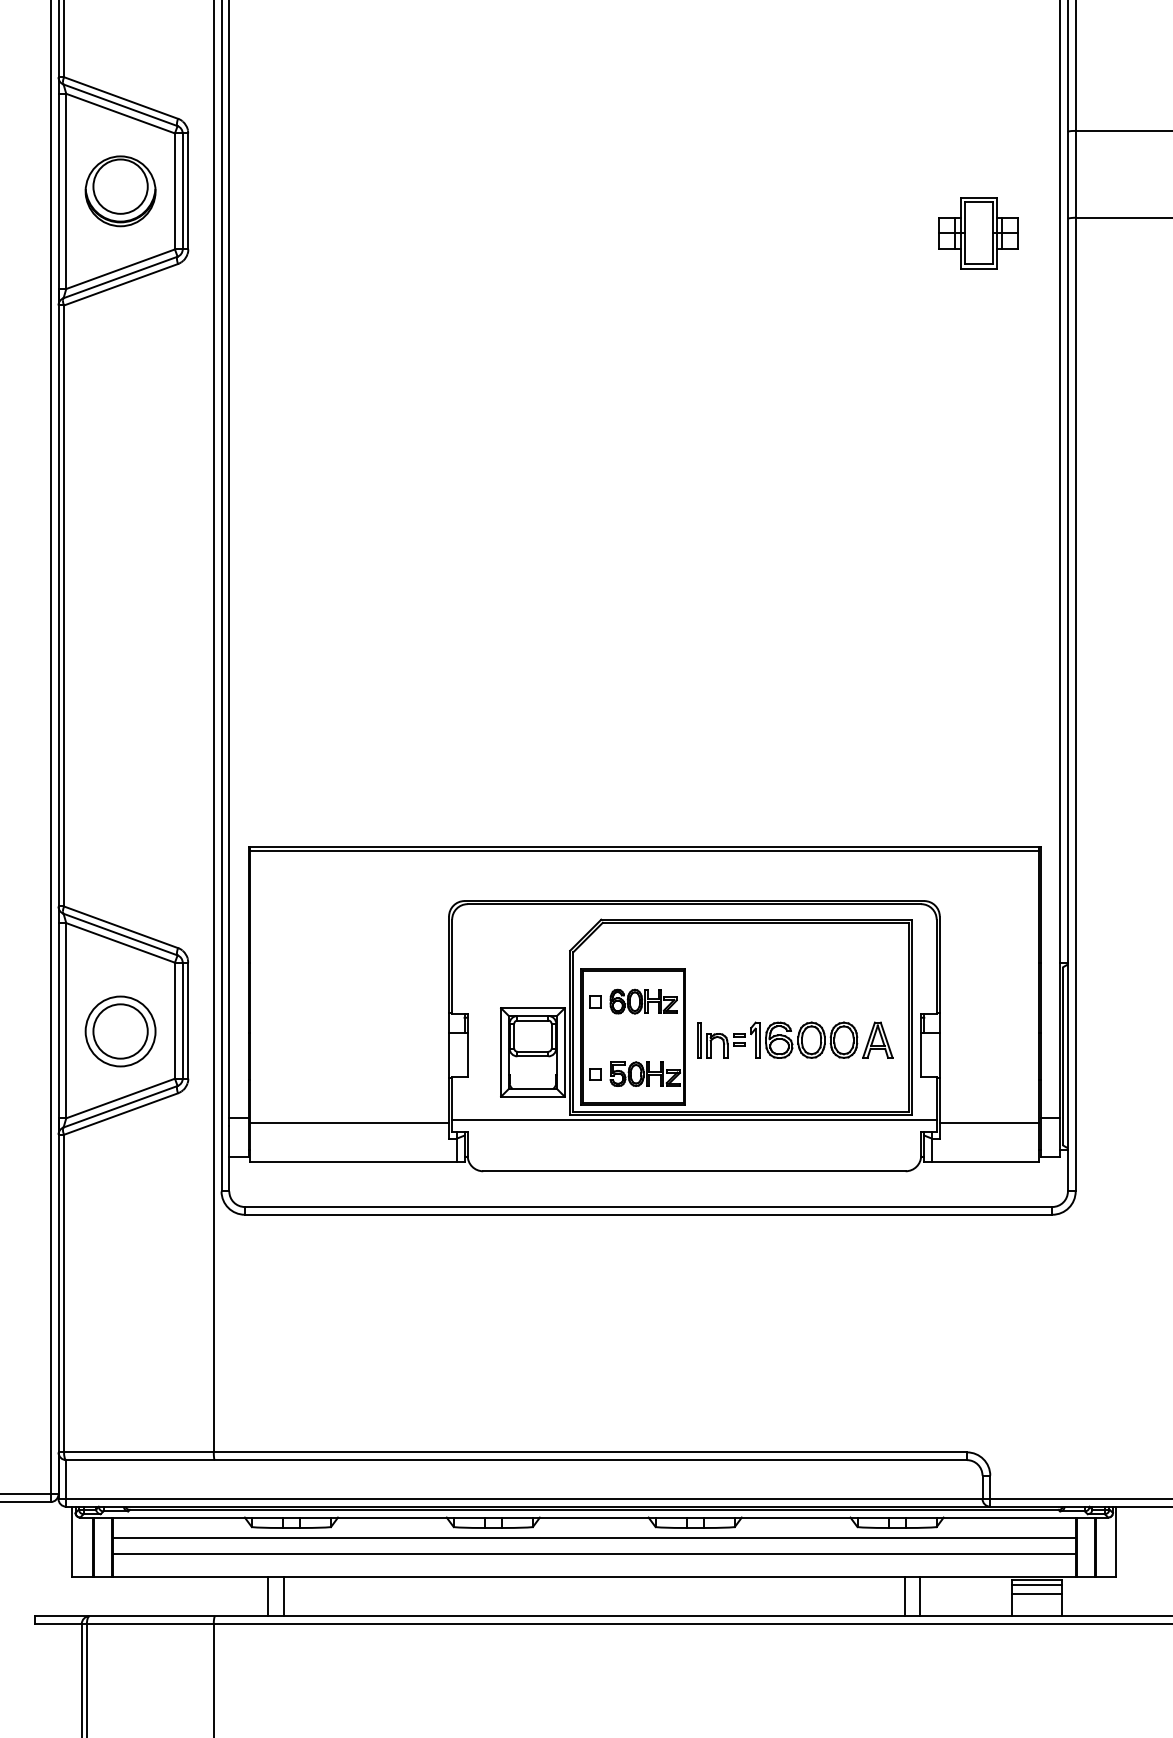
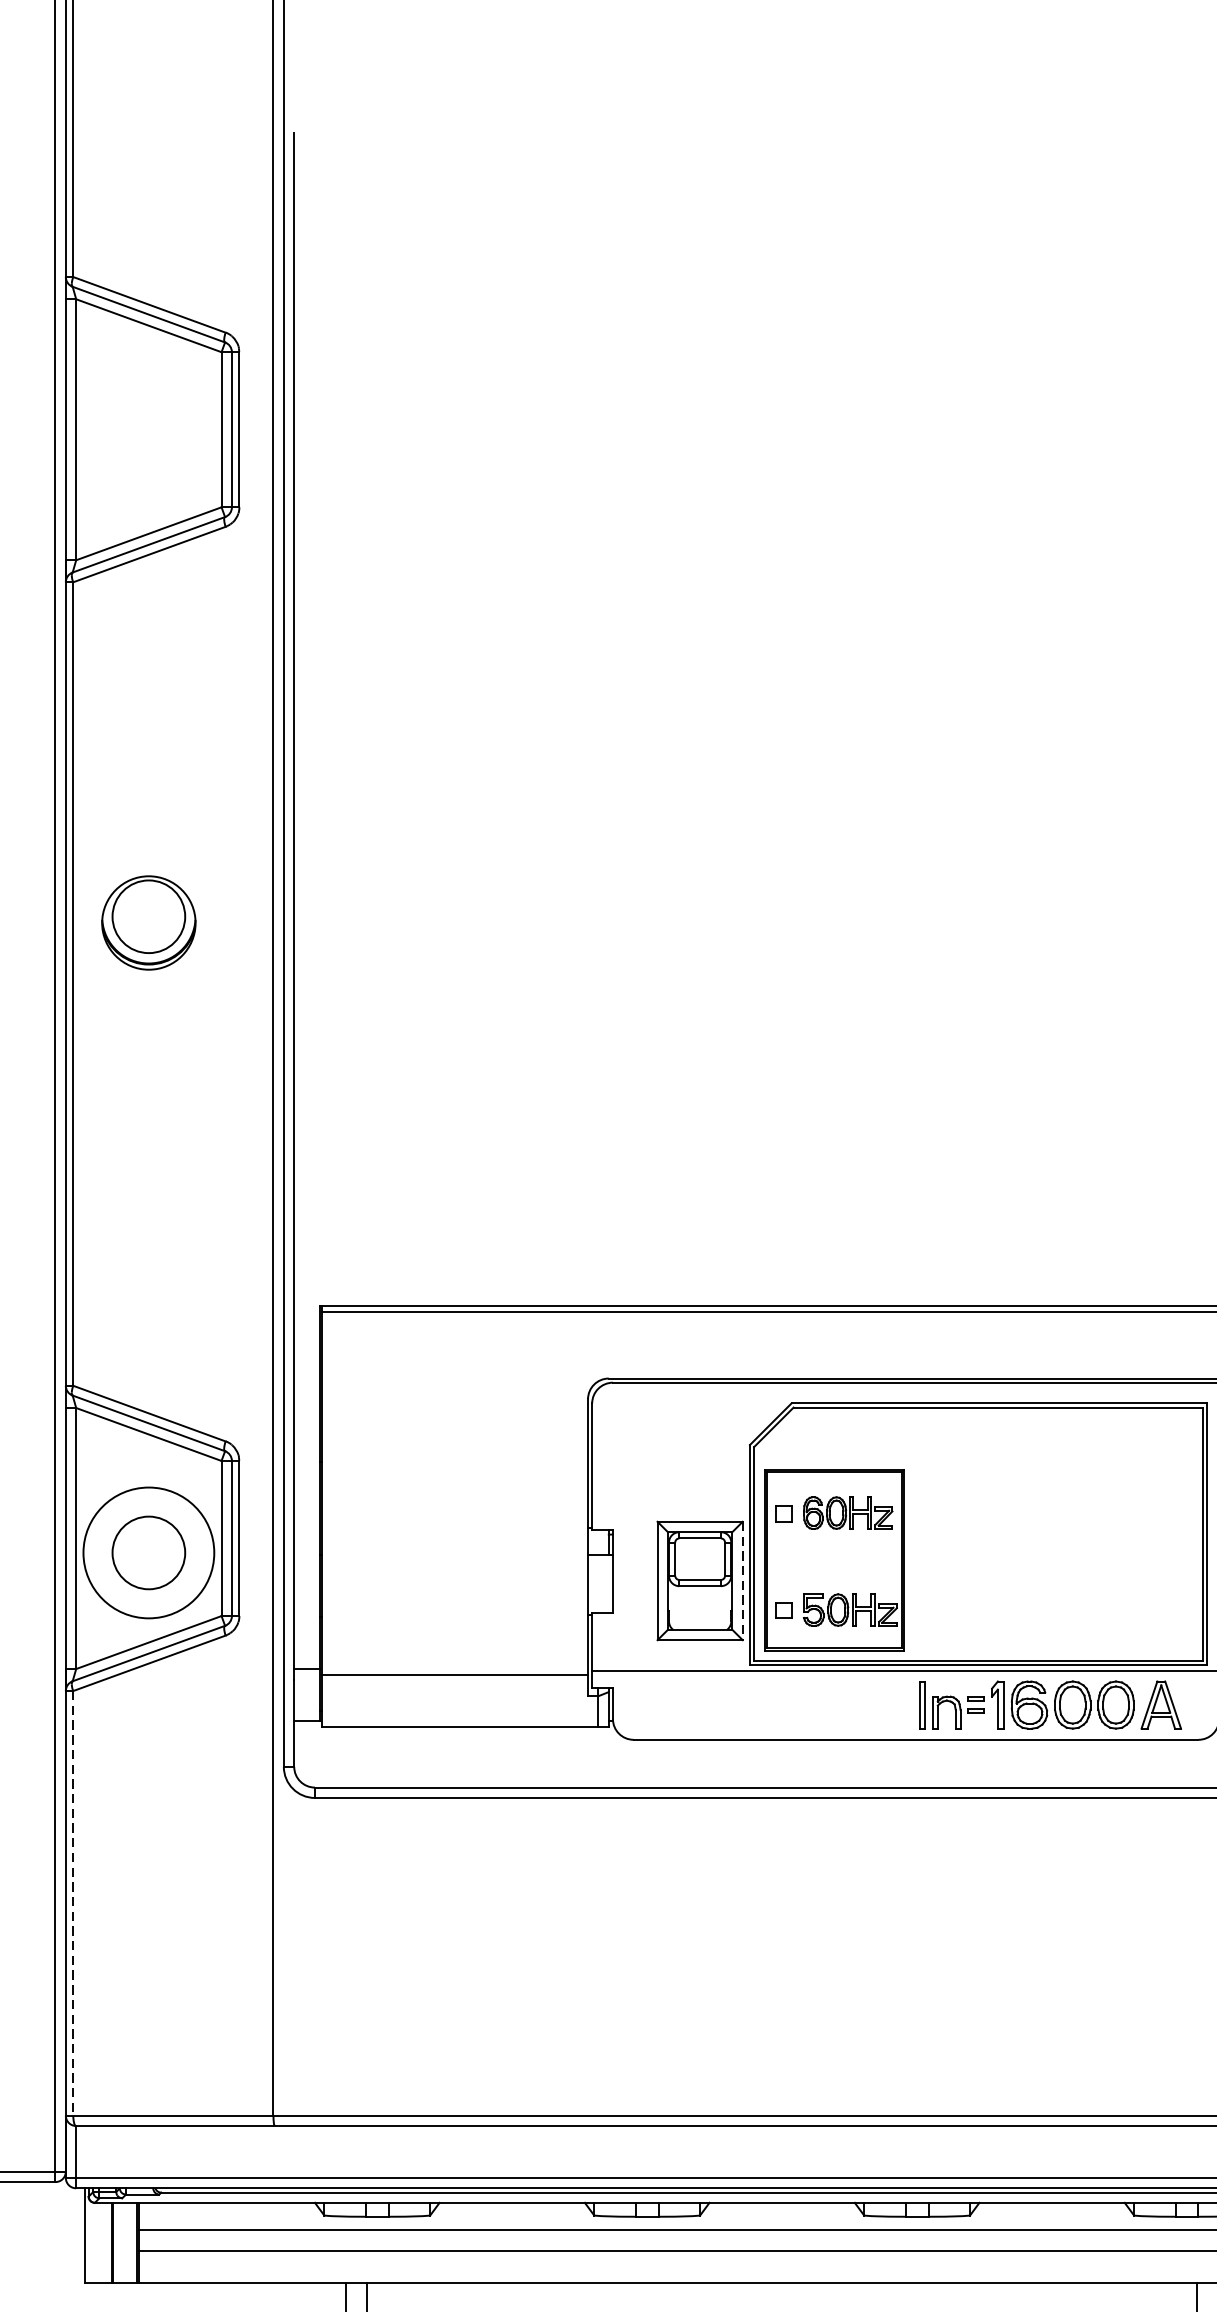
part: (120, 191) -> (148, 923), moved
circle: (120, 1031) -> (148, 1552), size x1.4
part: (795, 1039) -> (1051, 1704), moved
line: (564, 1052) -> (742, 1581), solid -> dashed
line: (64, 1293) -> (73, 1903), solid -> dashed

